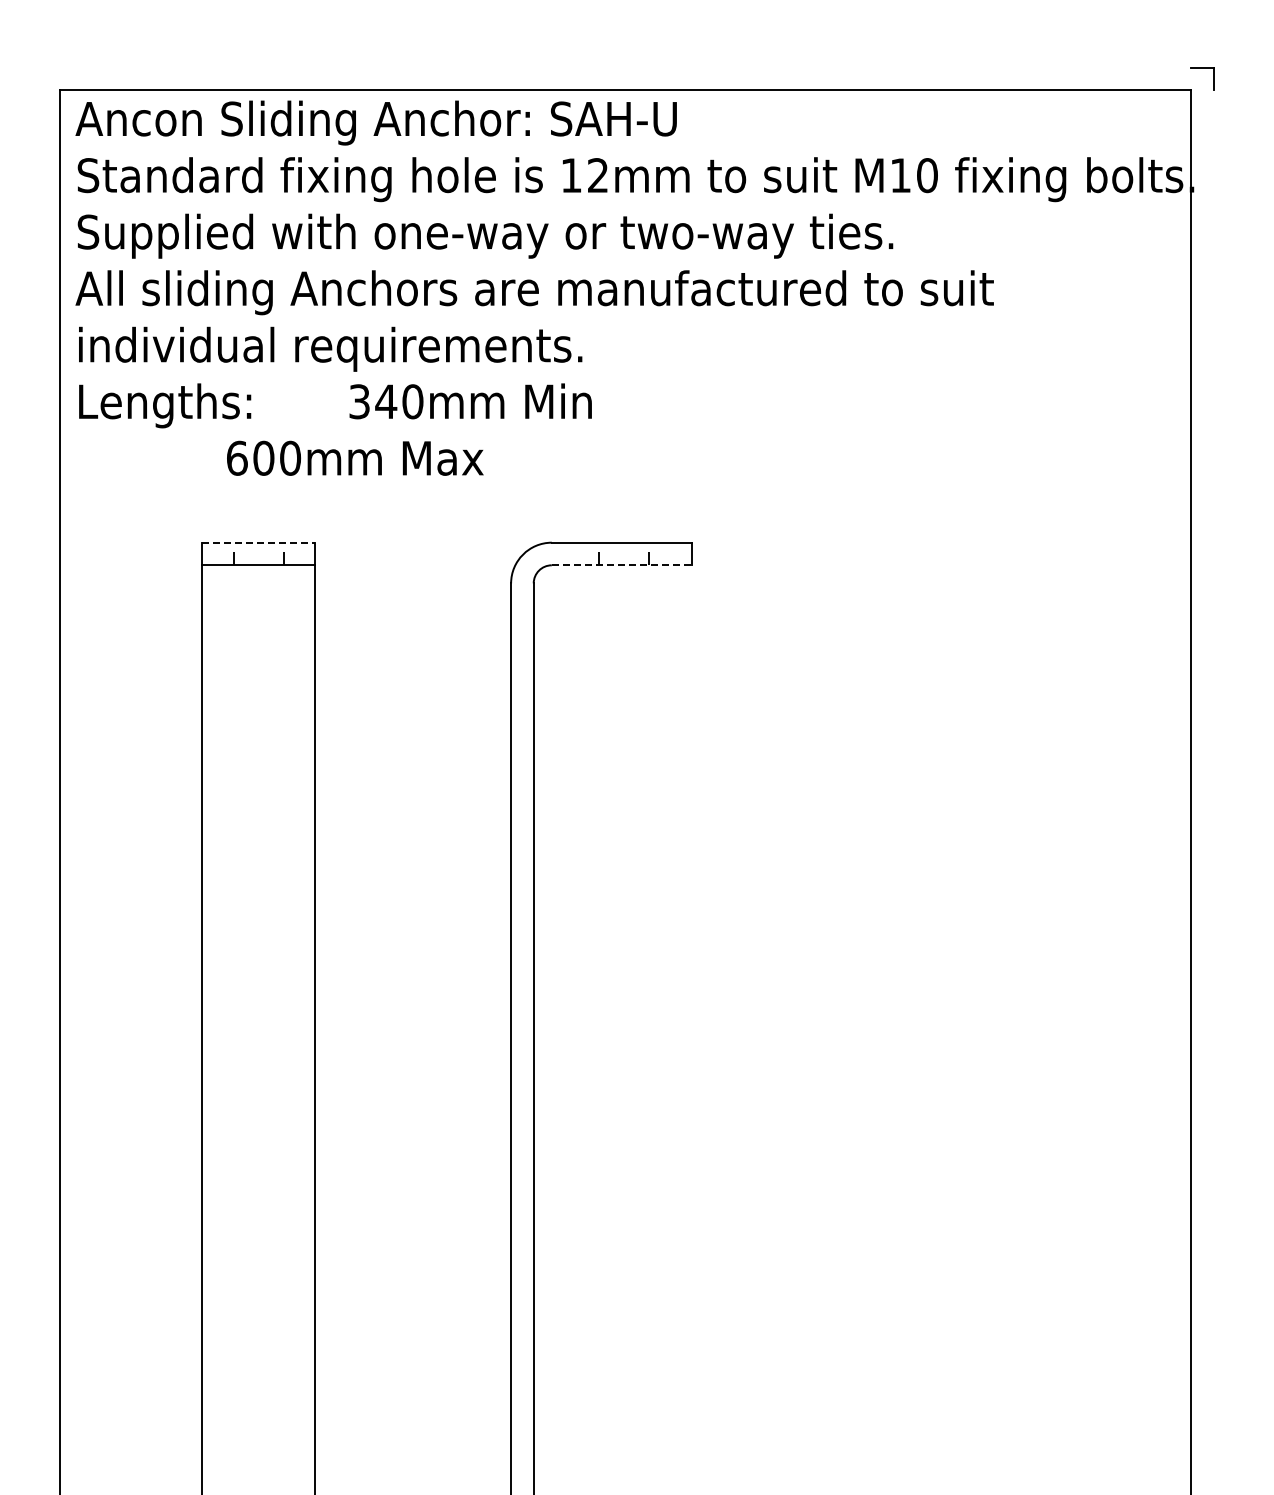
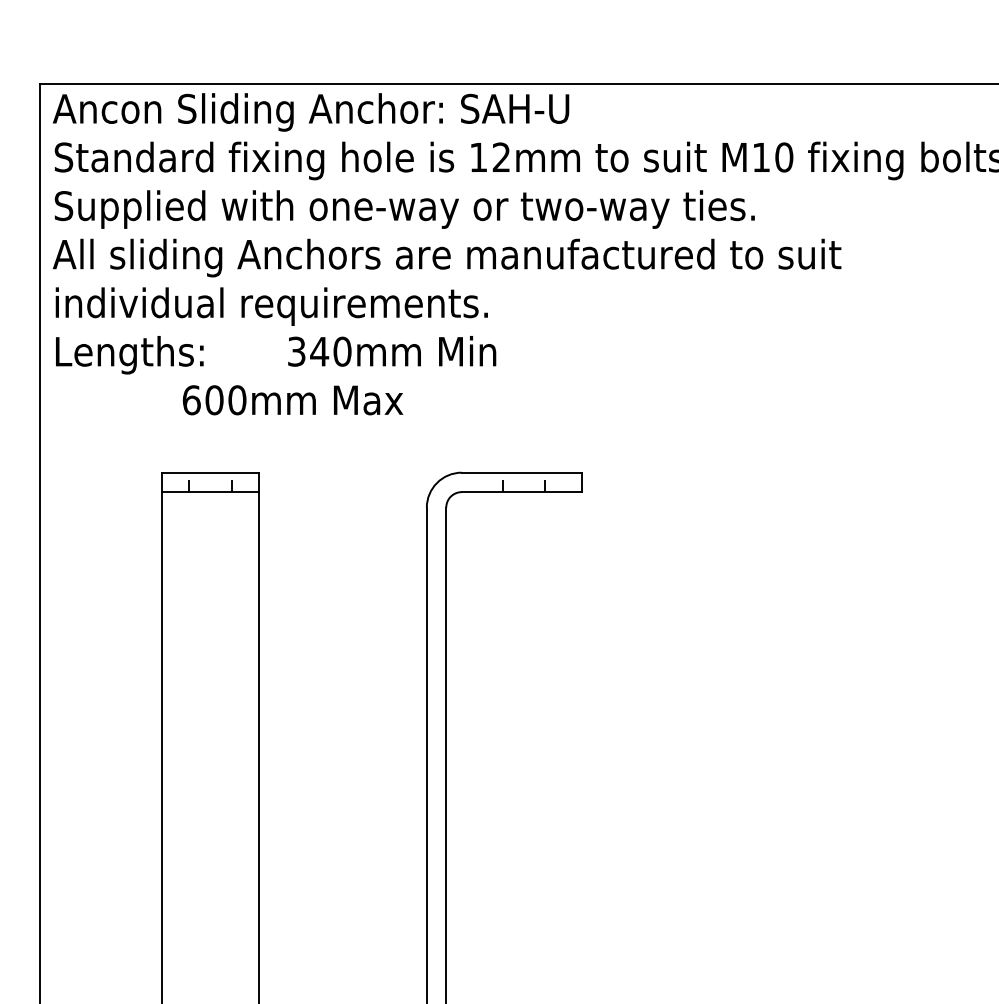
line: (258, 542) -> (209, 472), dashed -> solid
line: (622, 565) -> (522, 492), dashed -> solid

